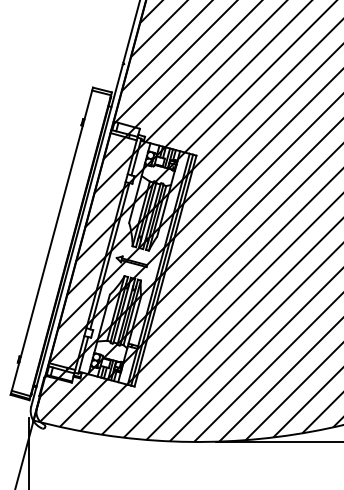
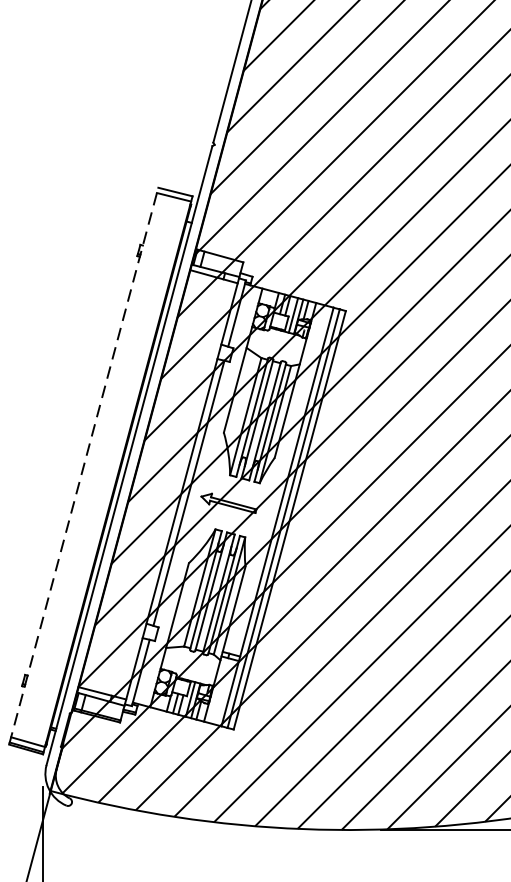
line: (51, 240) -> (83, 464), solid -> dashed

